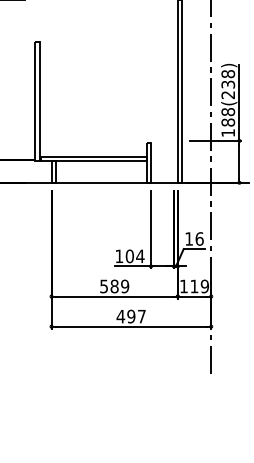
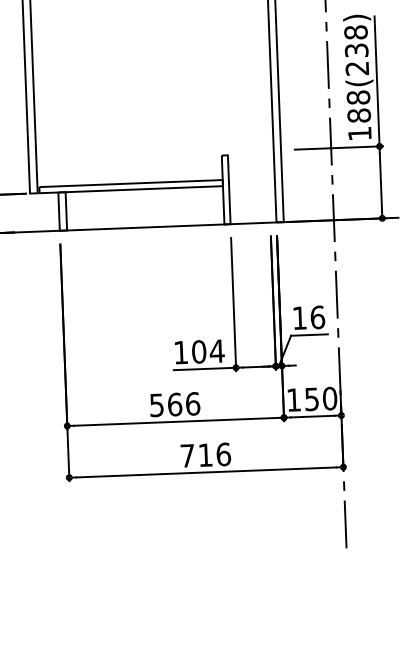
text: (119, 286) -> (183, 404), 589 -> 566
text: (199, 286) -> (320, 399), 119 -> 150
text: (130, 316) -> (204, 455), 497 -> 716

